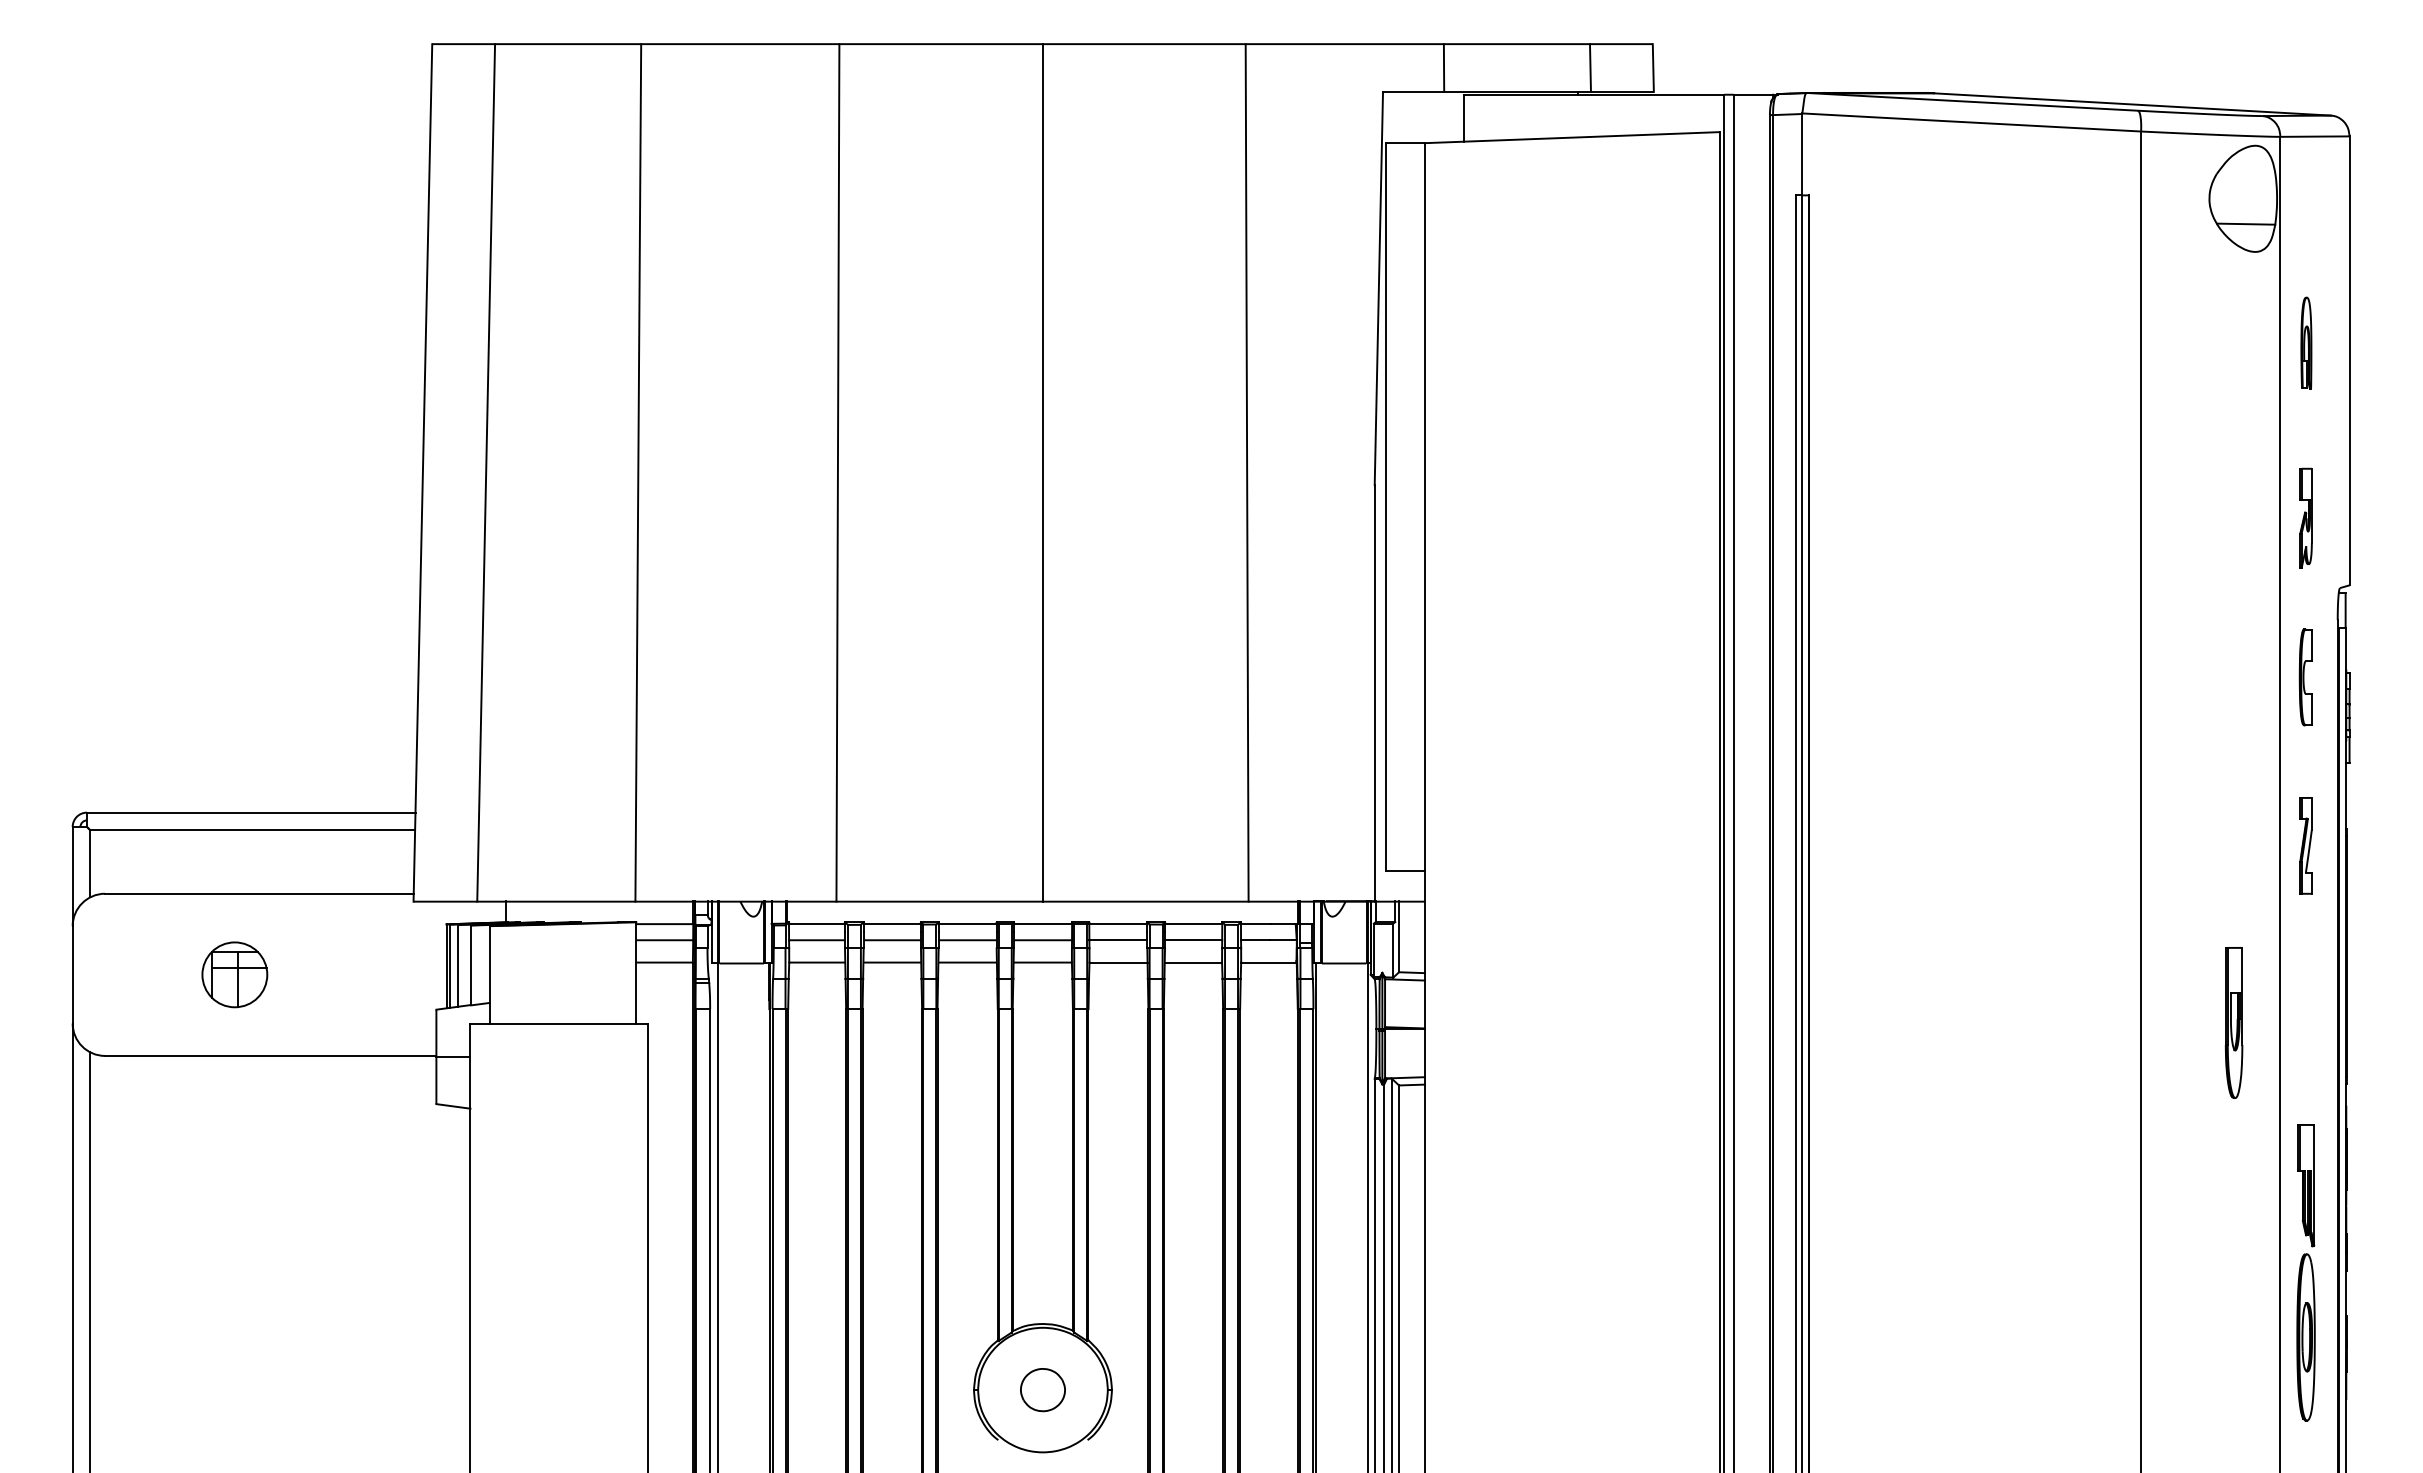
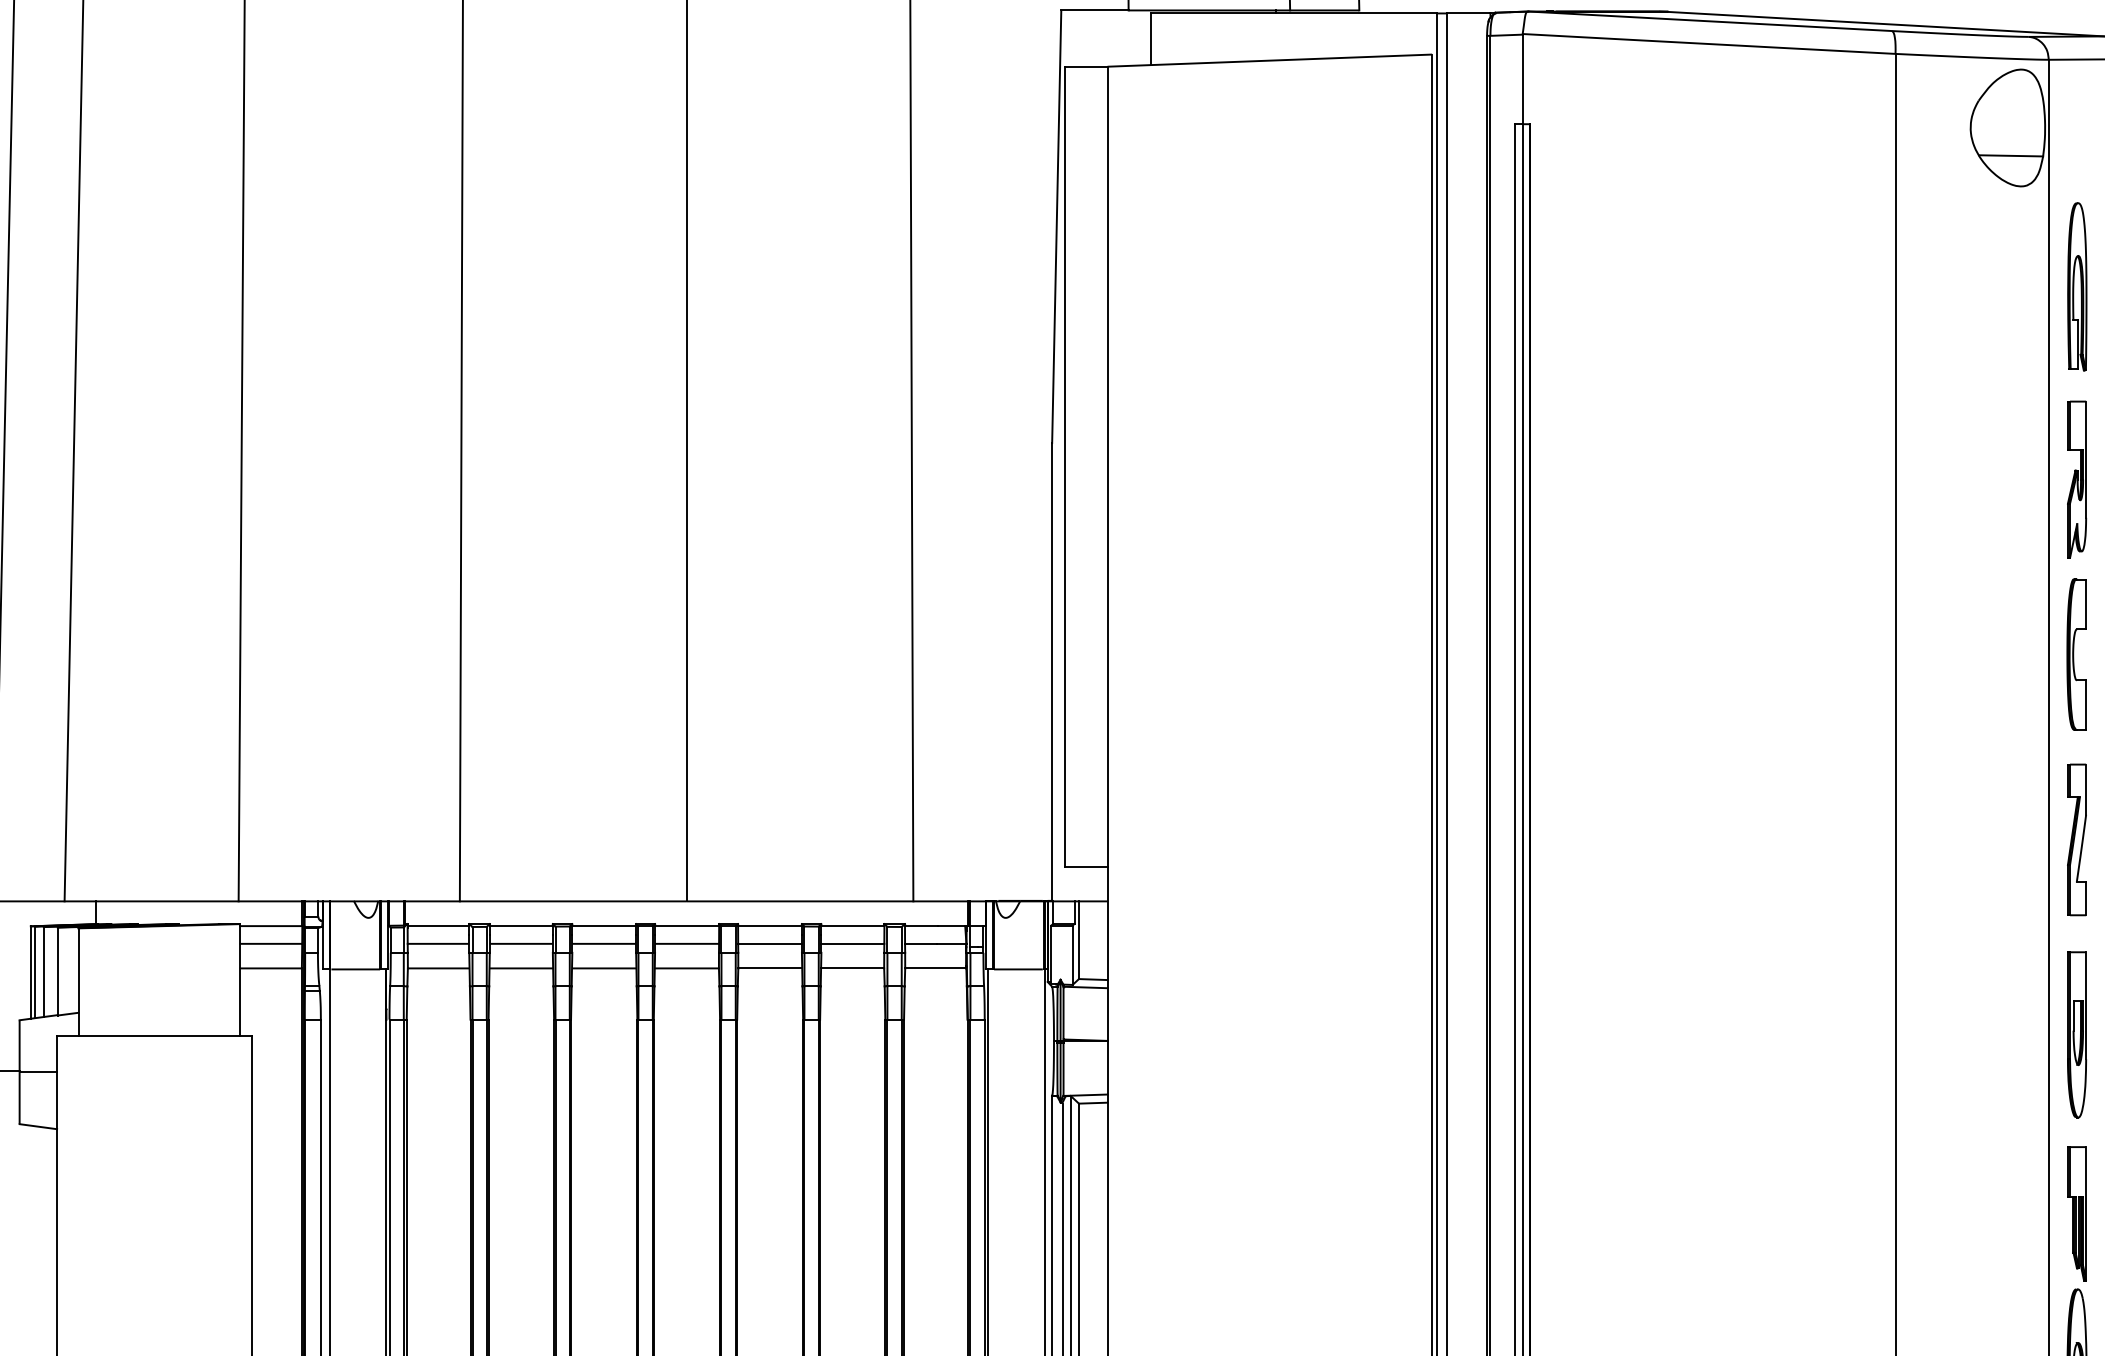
part: (2306, 343) -> (2077, 287), size x1.67
part: (2305, 518) -> (2076, 479), size x1.43
part: (2305, 677) -> (2076, 654), size x1.43
part: (2305, 845) -> (2076, 839), size x1.43
part: (2233, 1022) -> (2076, 1034), moved

